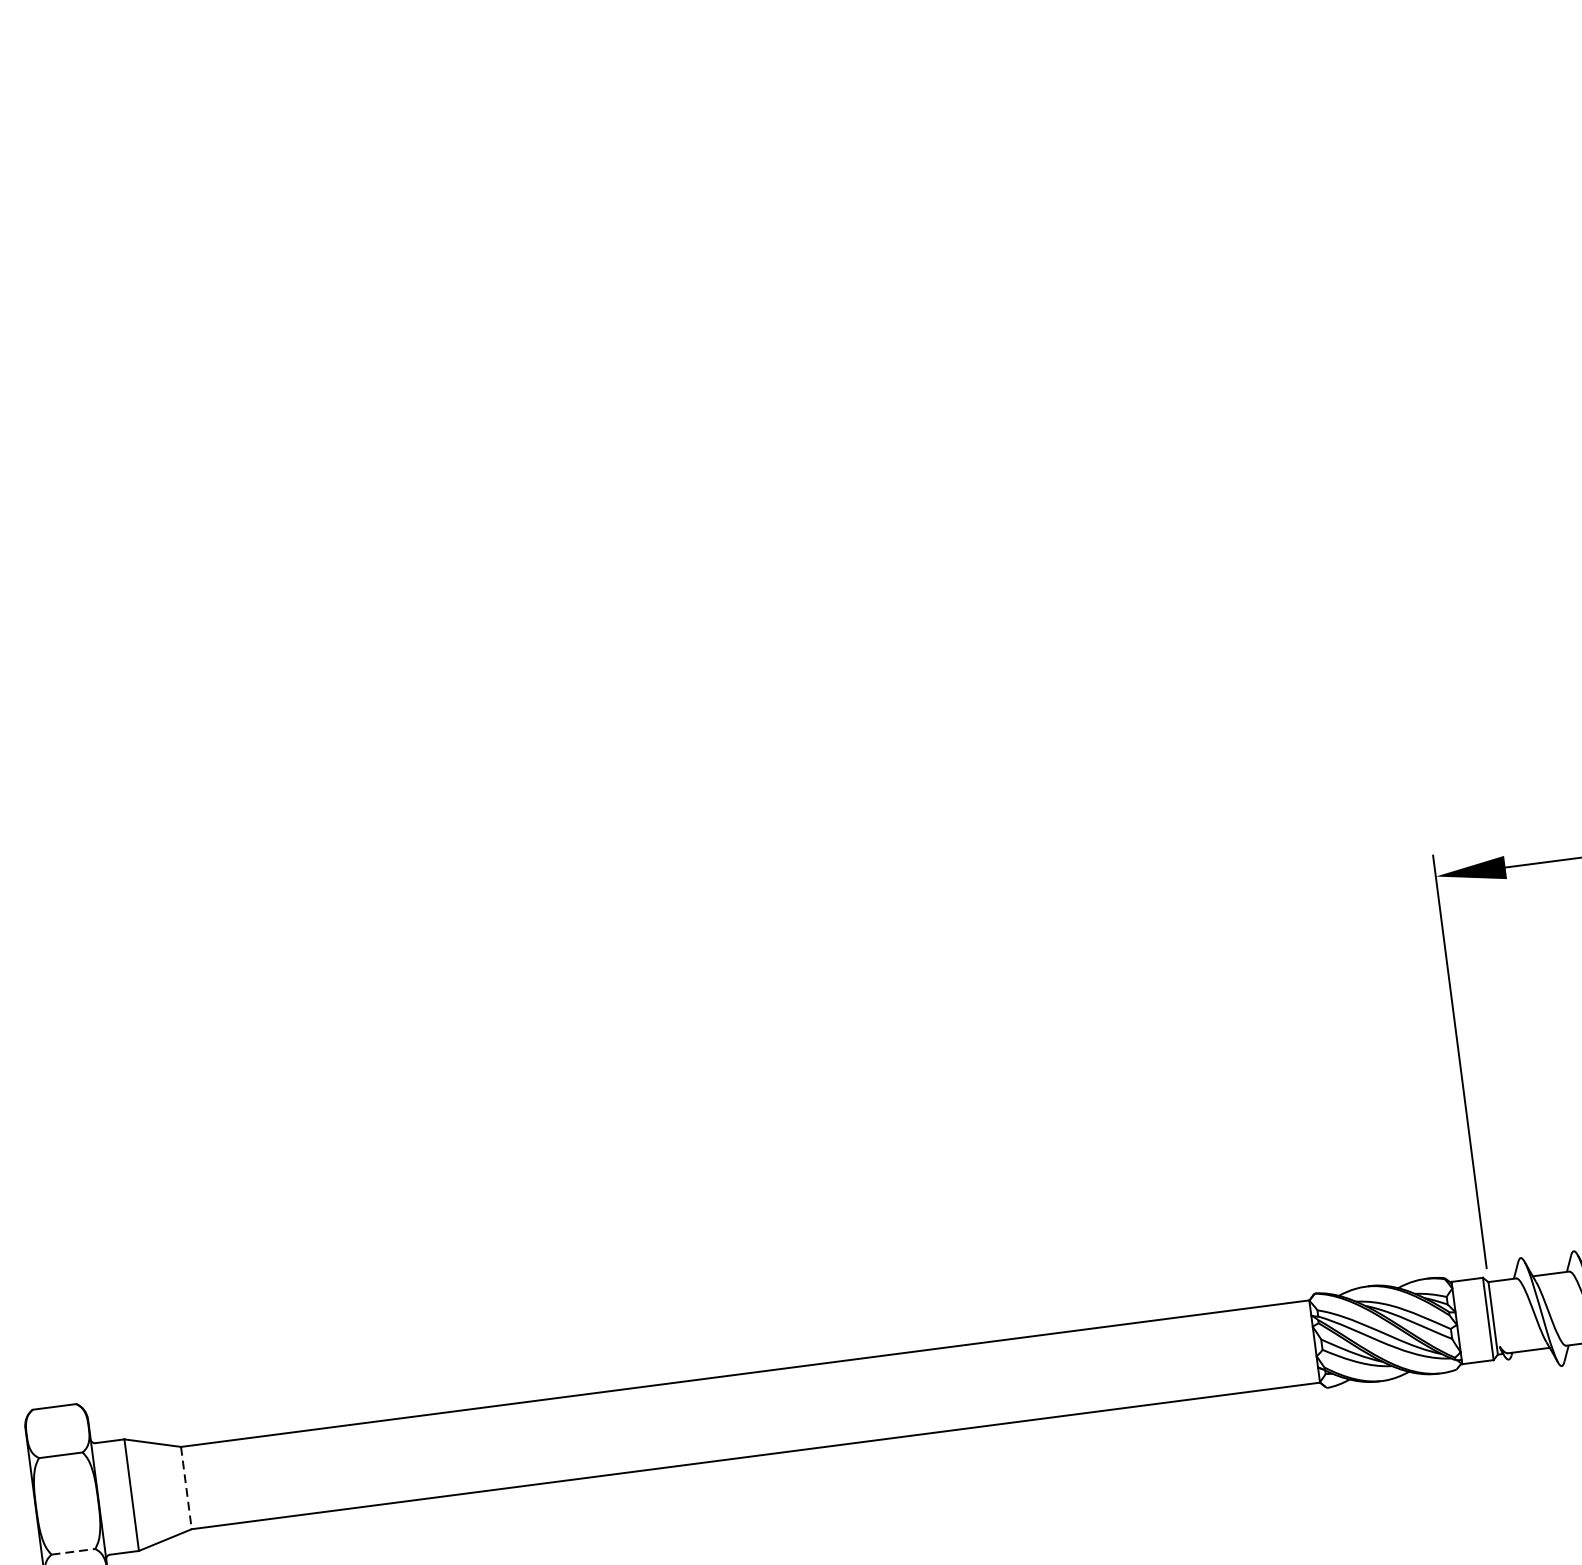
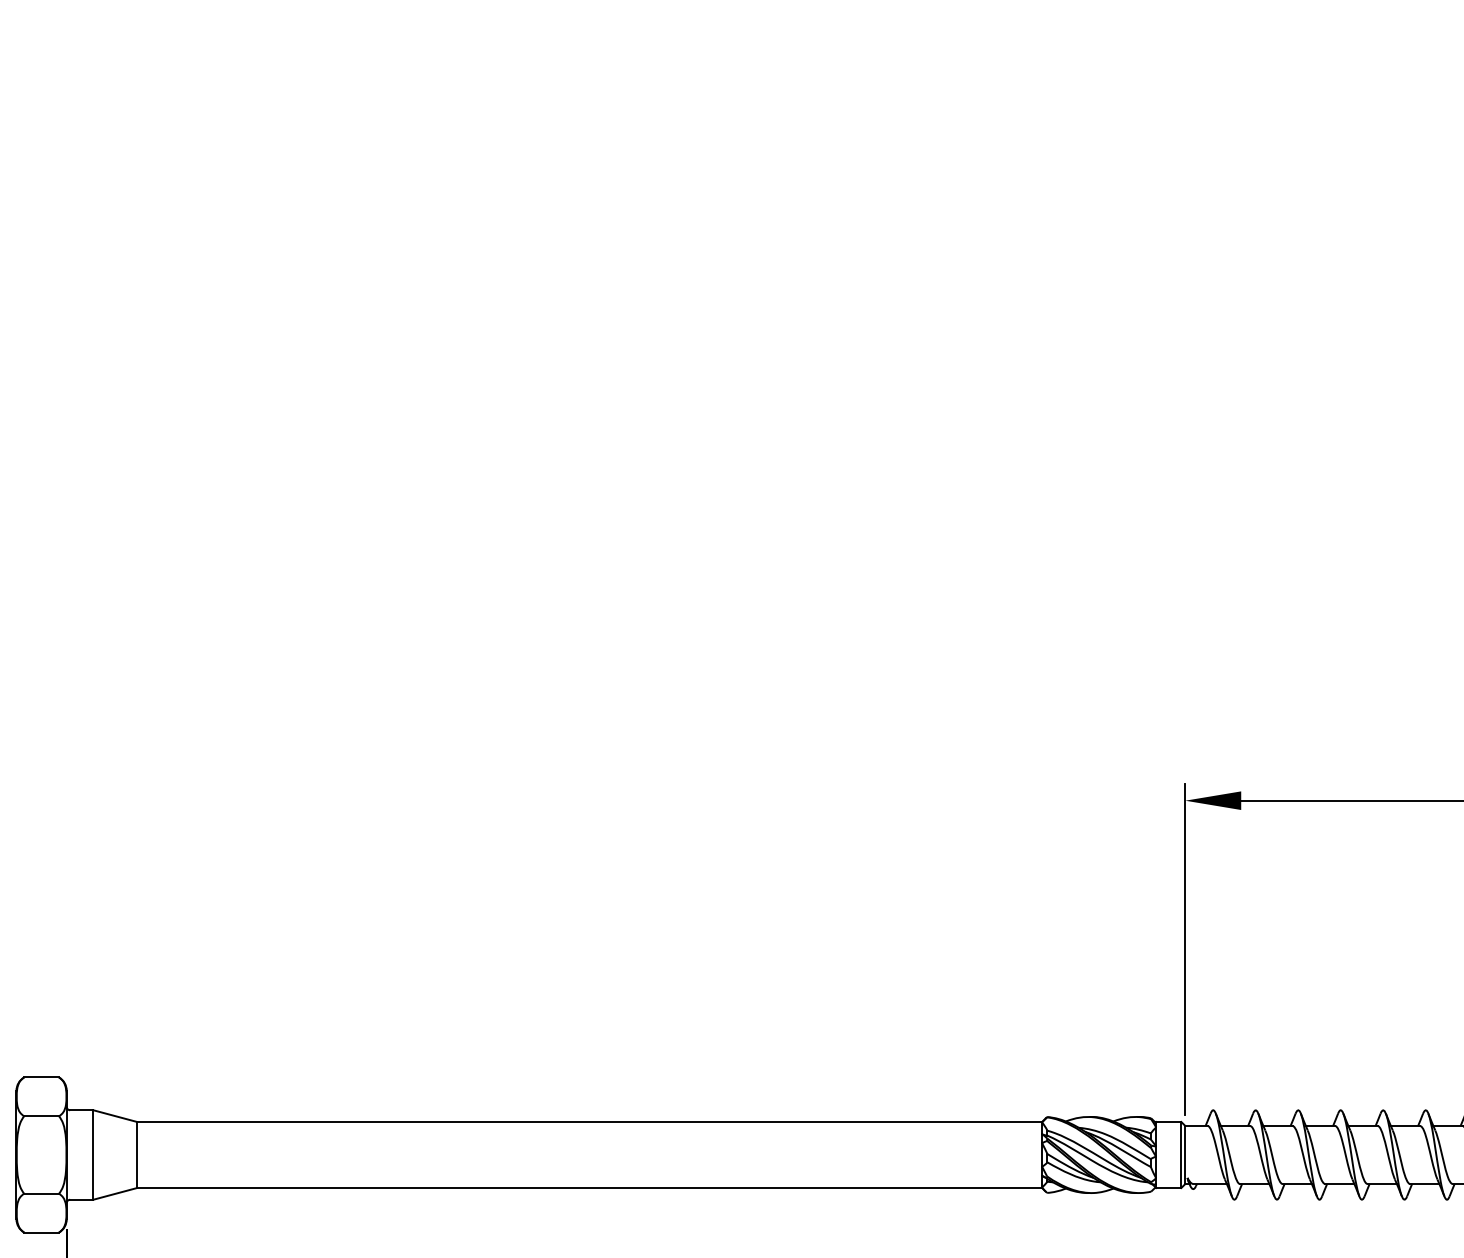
line: (186, 1488) -> (137, 1155), dashed -> solid
line: (74, 1551) -> (42, 1193), dashed -> solid

